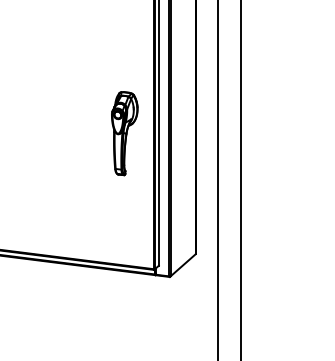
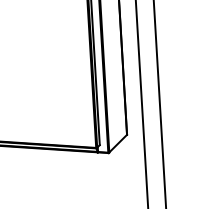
part: (124, 133) -> (67, 46), removed

